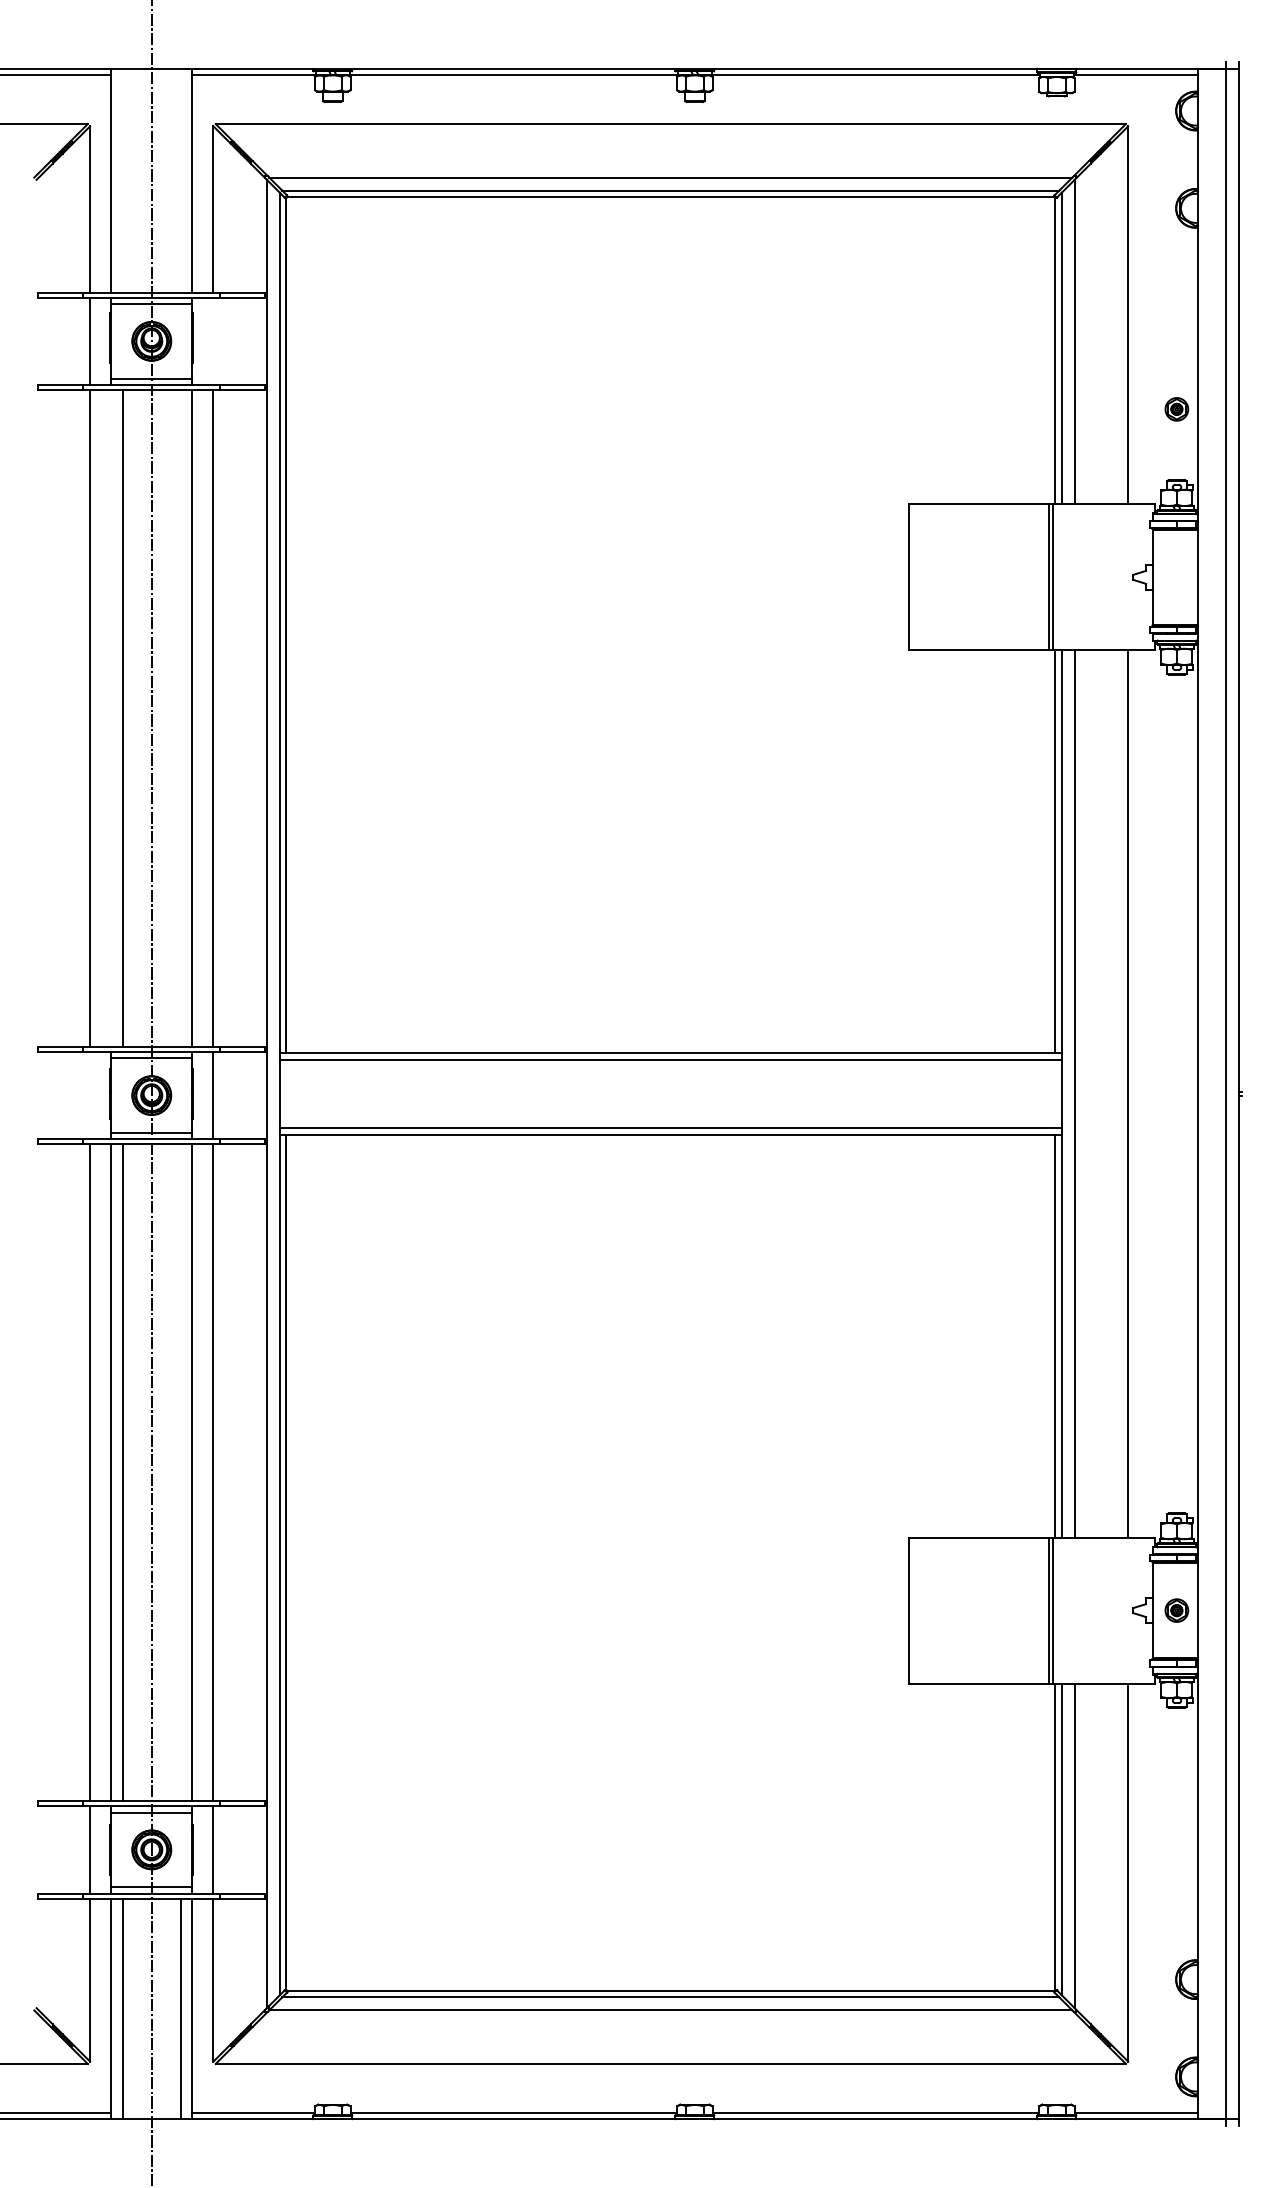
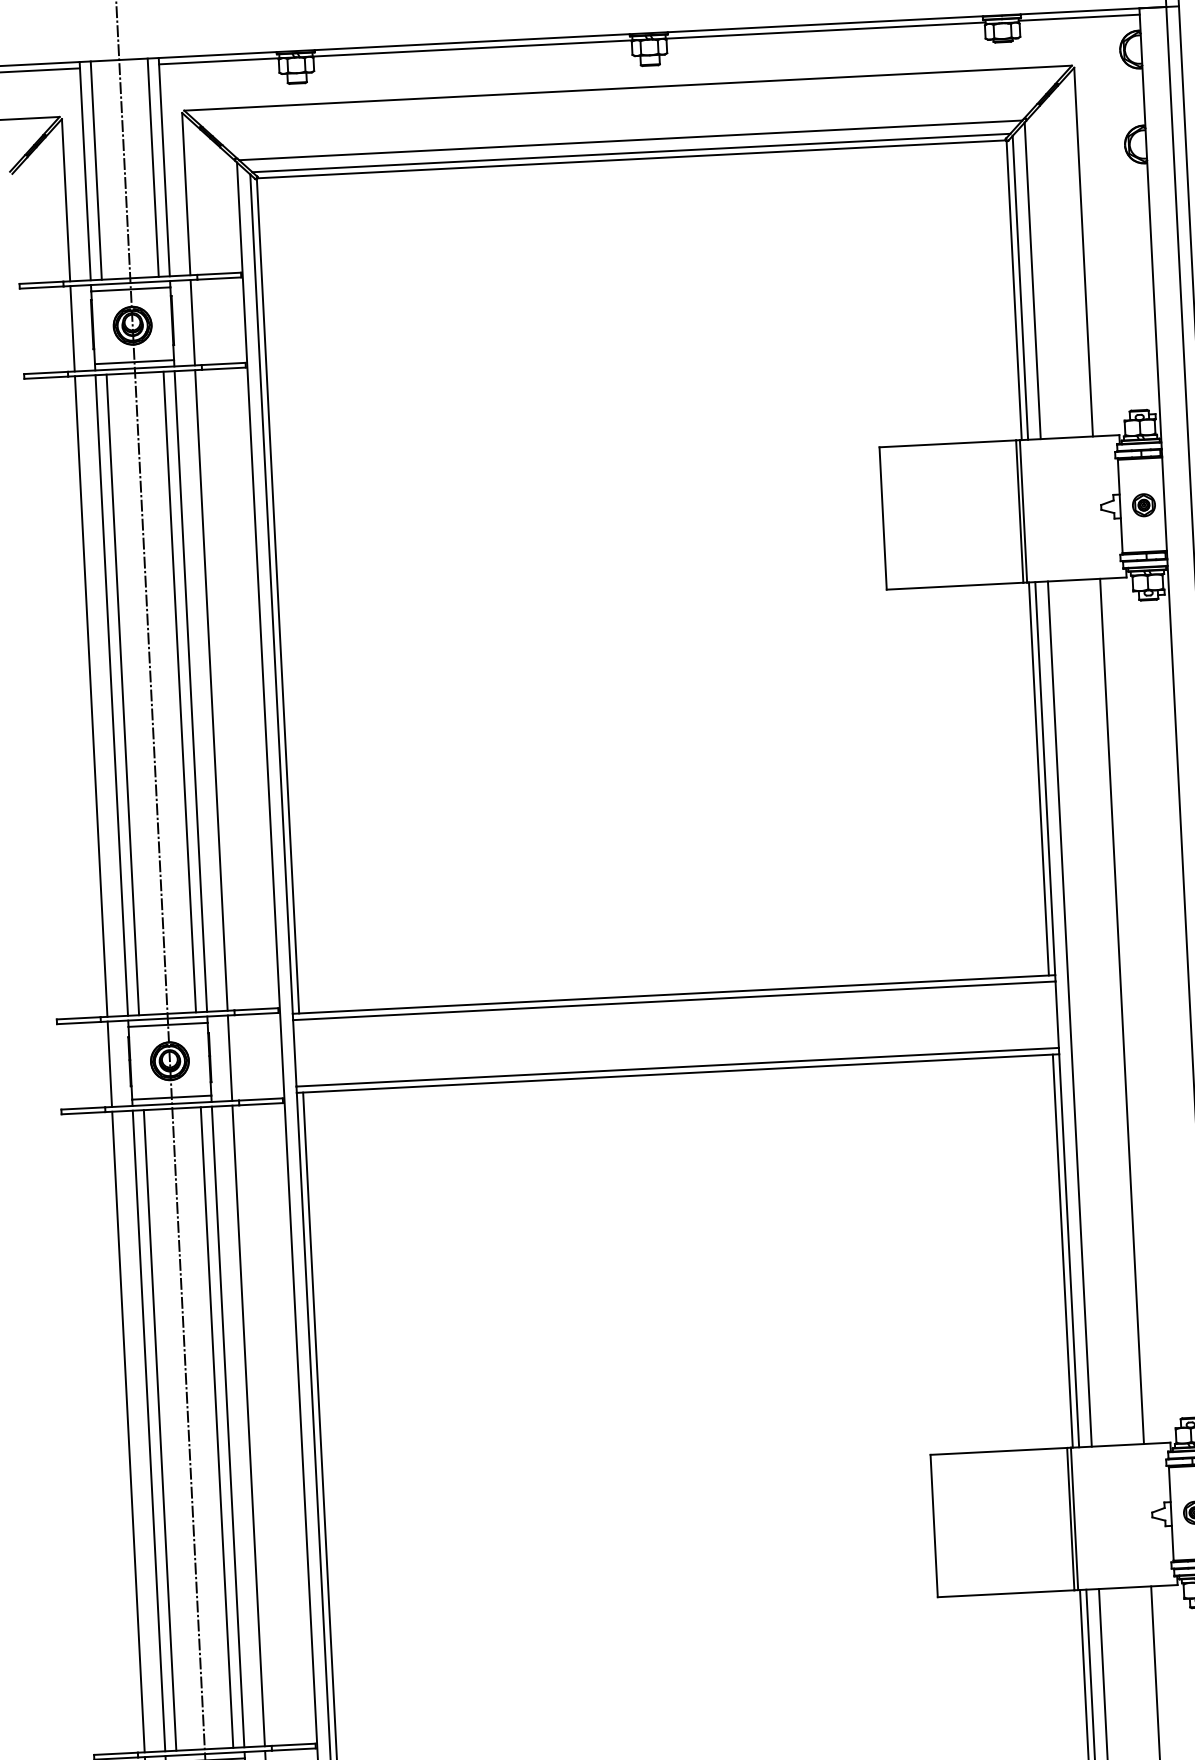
line: (122, 180) -> (96, 170), added
line: (180, 180) -> (152, 167), added
line: (213, 341) -> (192, 322), added
part: (1176, 409) -> (1143, 505), moved
line: (111, 718) -> (112, 695), added
line: (180, 718) -> (179, 692), added
line: (90, 1095) -> (110, 1064), added
line: (180, 1472) -> (216, 1427), added

